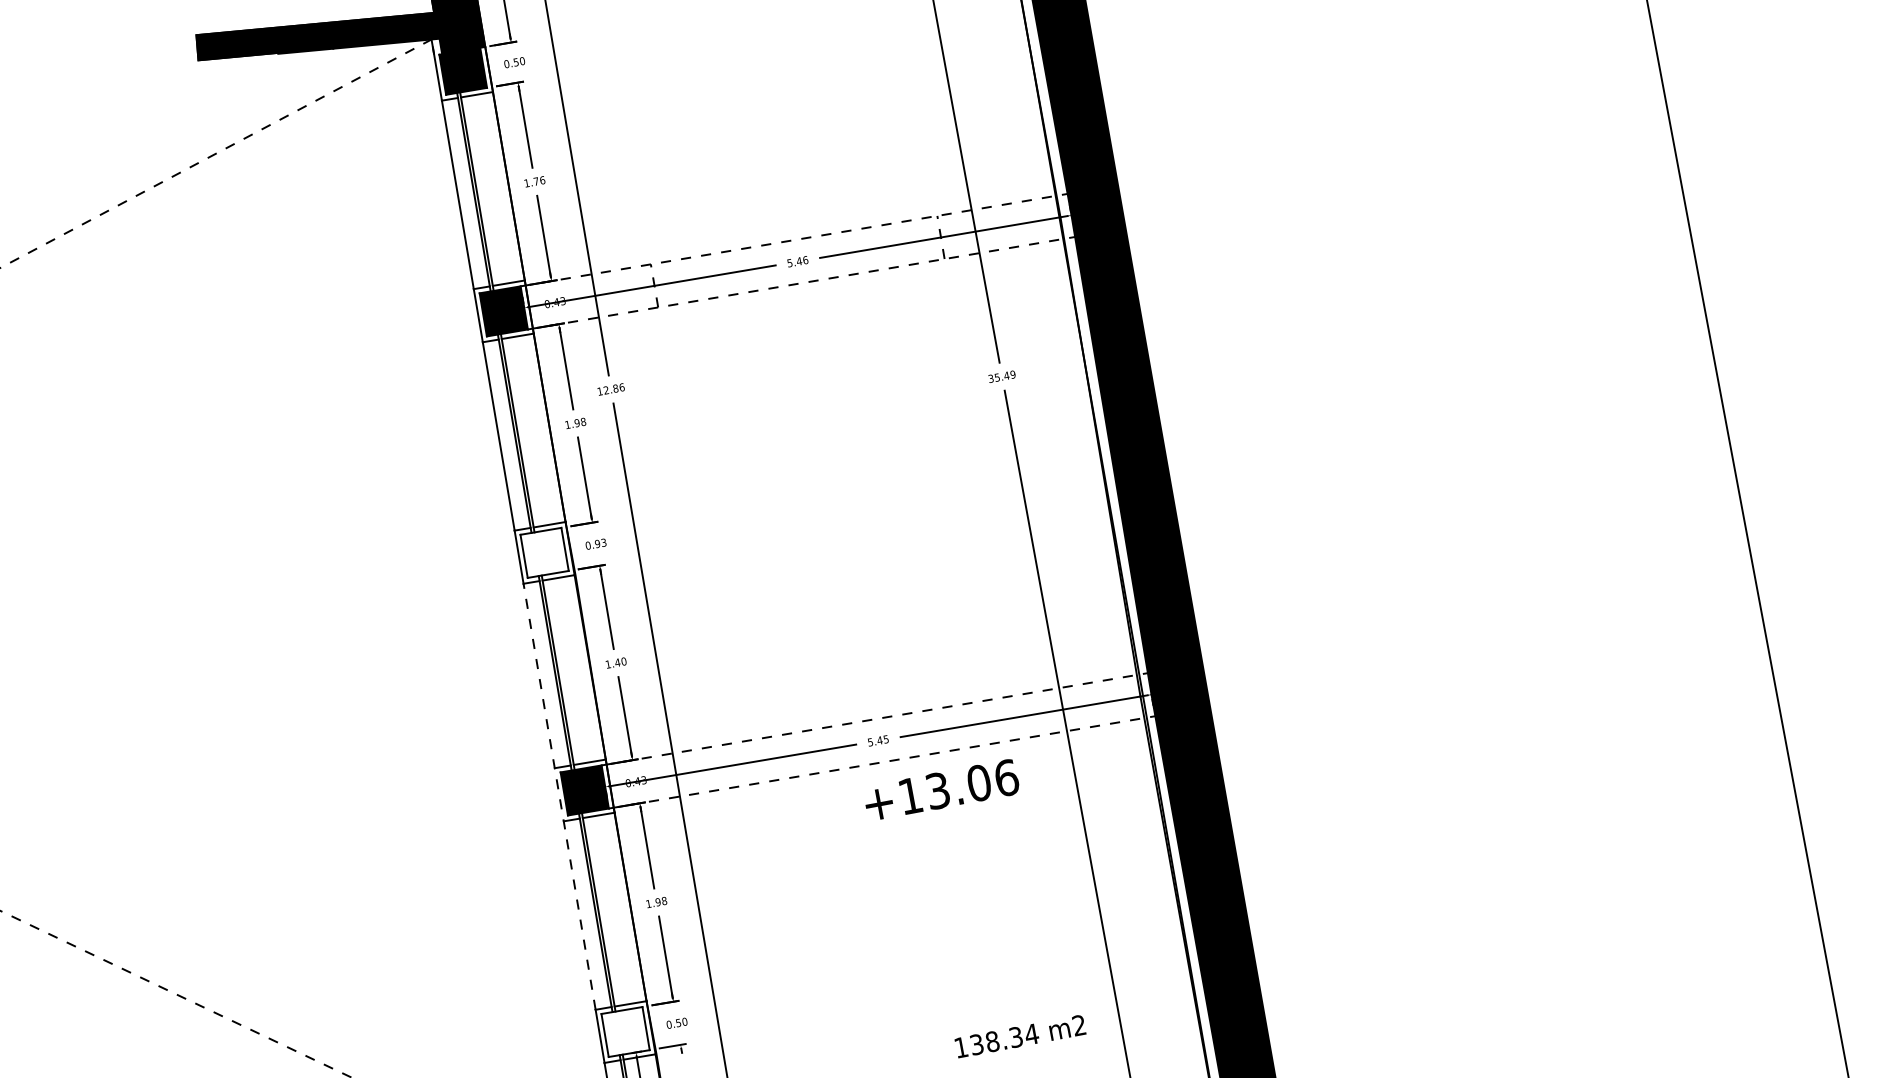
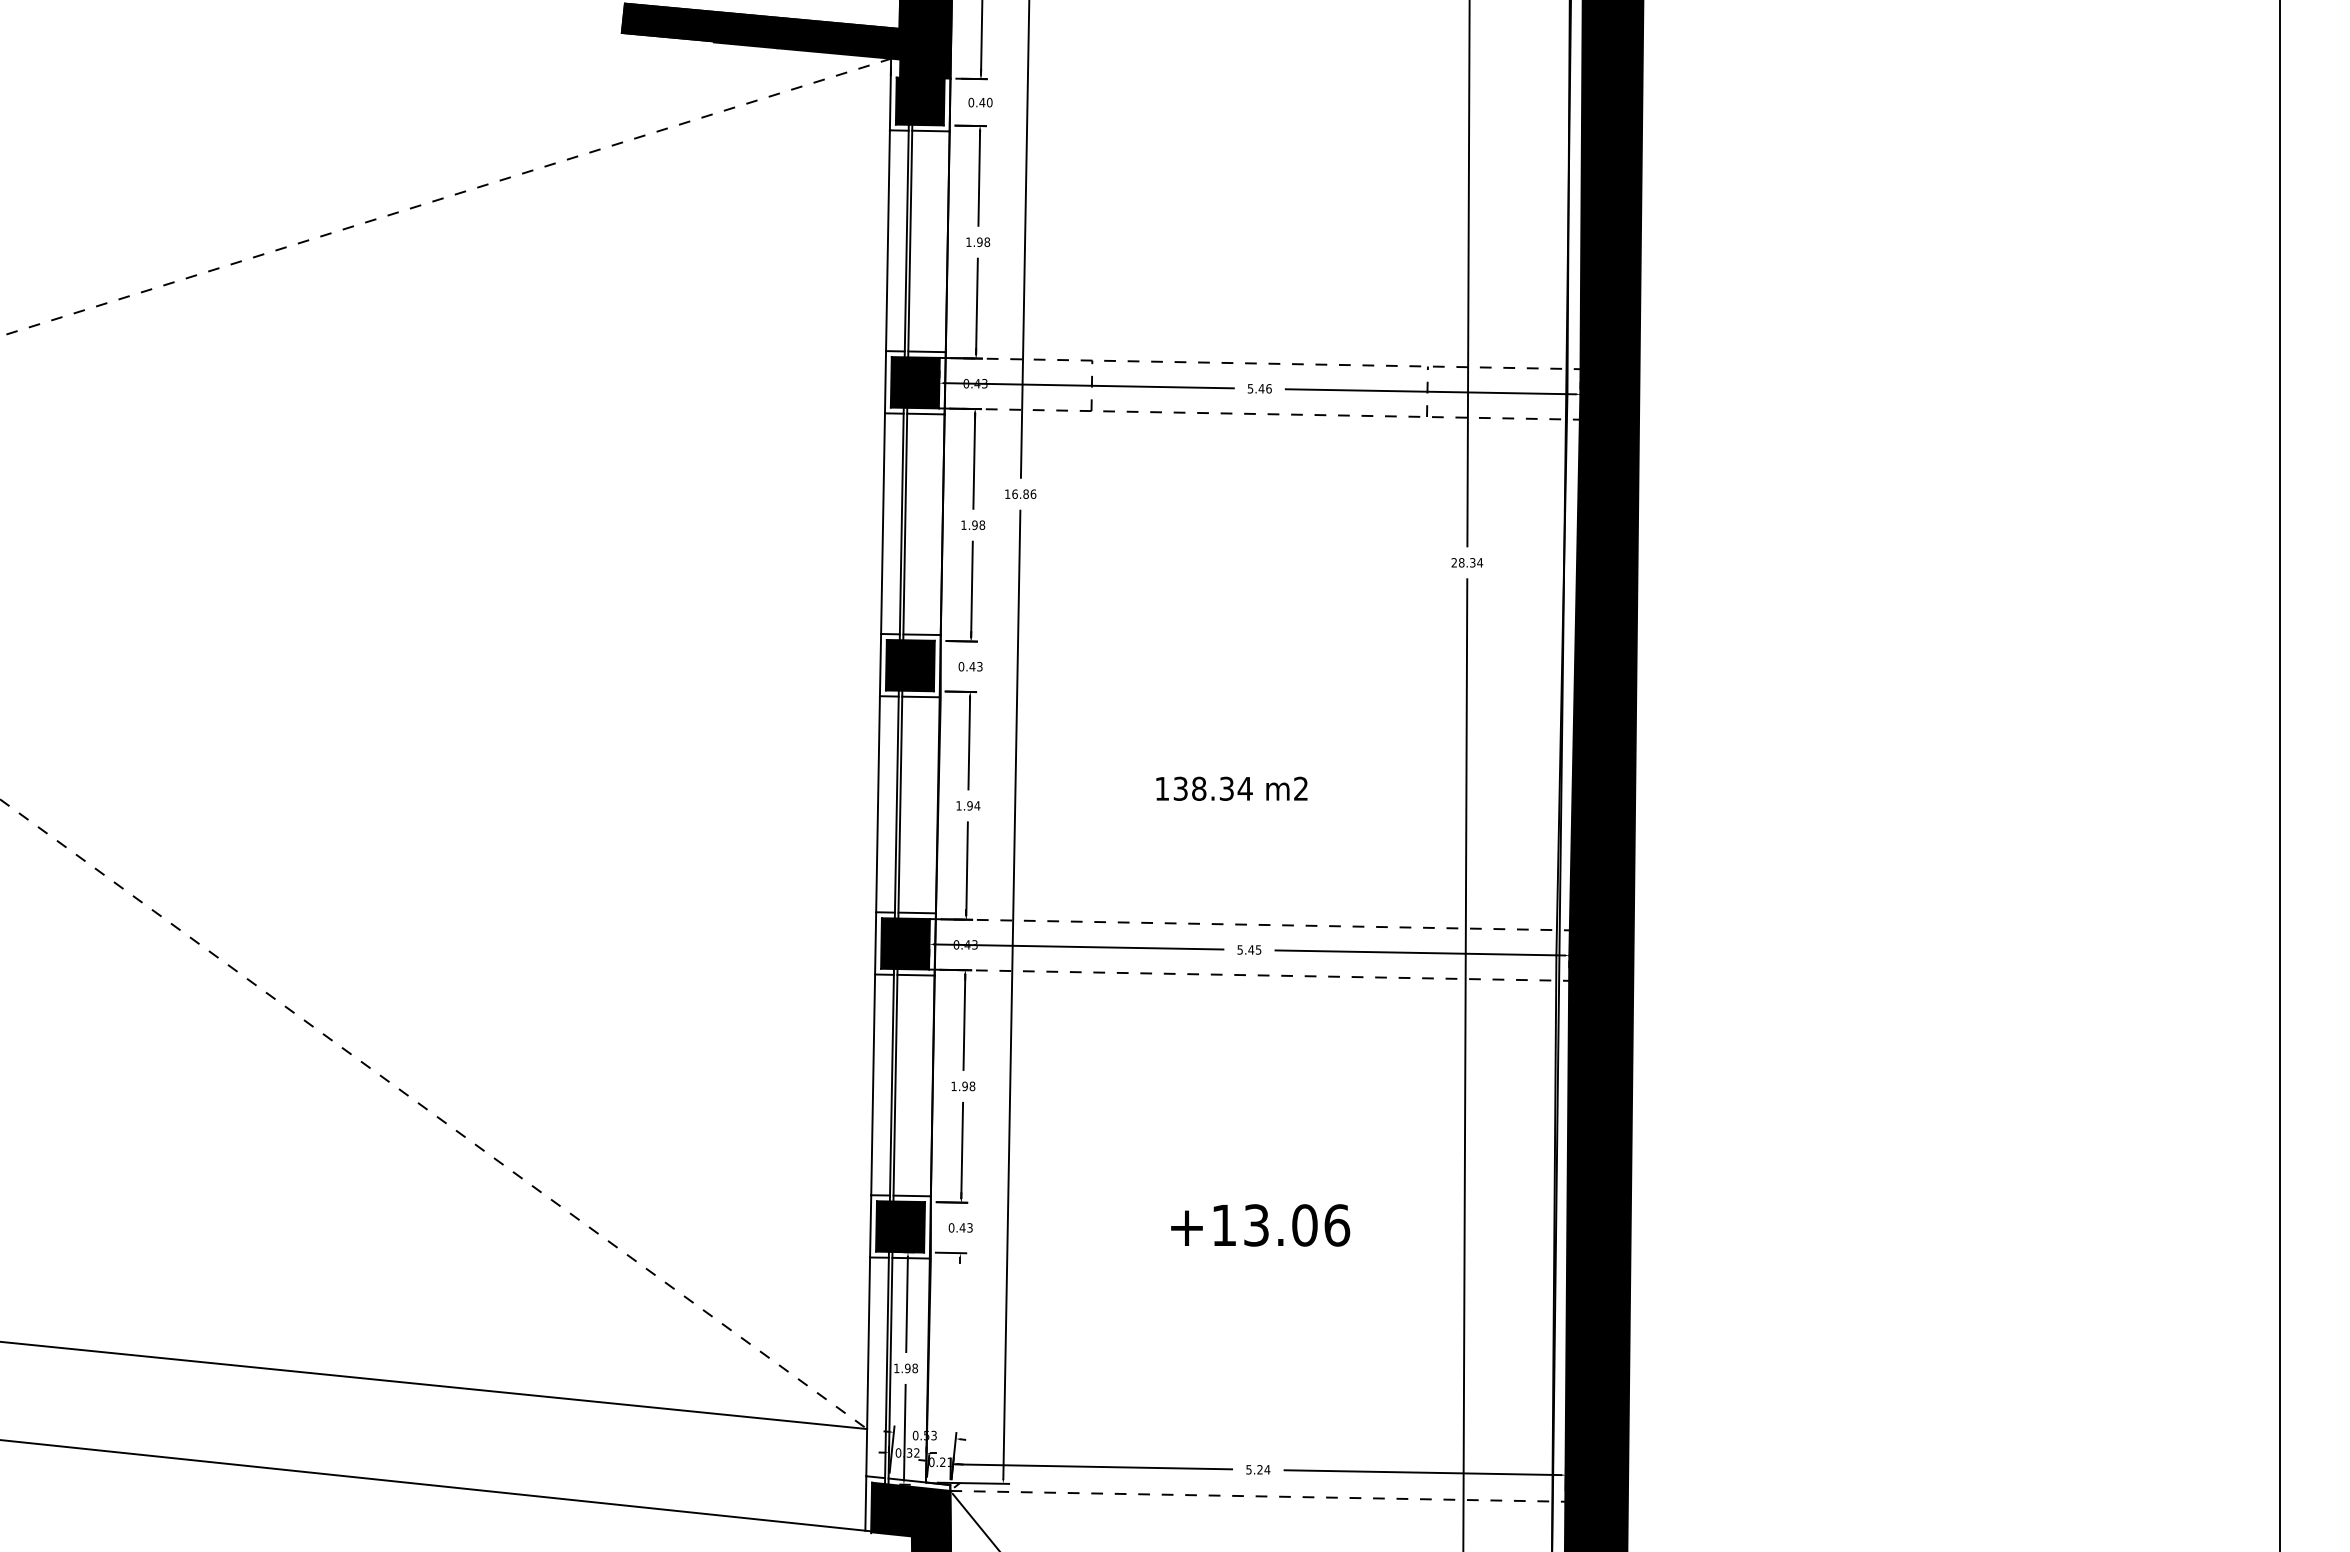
text: (516, 62) -> (982, 102), 0.50 -> 0.40
text: (539, 181) -> (983, 242), 1.76 -> 1.98
text: (1002, 376) -> (1467, 562), 35.49 -> 28.34
text: (605, 389) -> (1014, 493), 12.86 -> 16.86
text: (597, 543) -> (972, 666), 0.93 -> 0.43
fill: (543, 552) -> (909, 665), added
text: (620, 661) -> (973, 805), 1.40 -> 1.94
text: (941, 790) -> (1260, 1225), moved
line: (559, 796) -> (875, 945), dashed -> solid
text: (680, 1022) -> (965, 1227), 0.50 -> 0.43
fill: (625, 1031) -> (900, 1226), added
text: (1020, 1036) -> (1231, 788), moved

